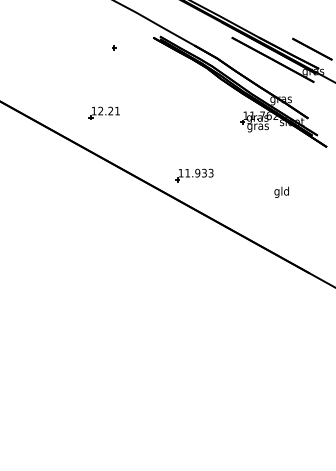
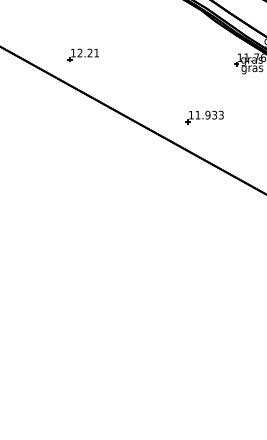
part: (103, 112) -> (82, 54), moved
part: (194, 175) -> (204, 117), moved

